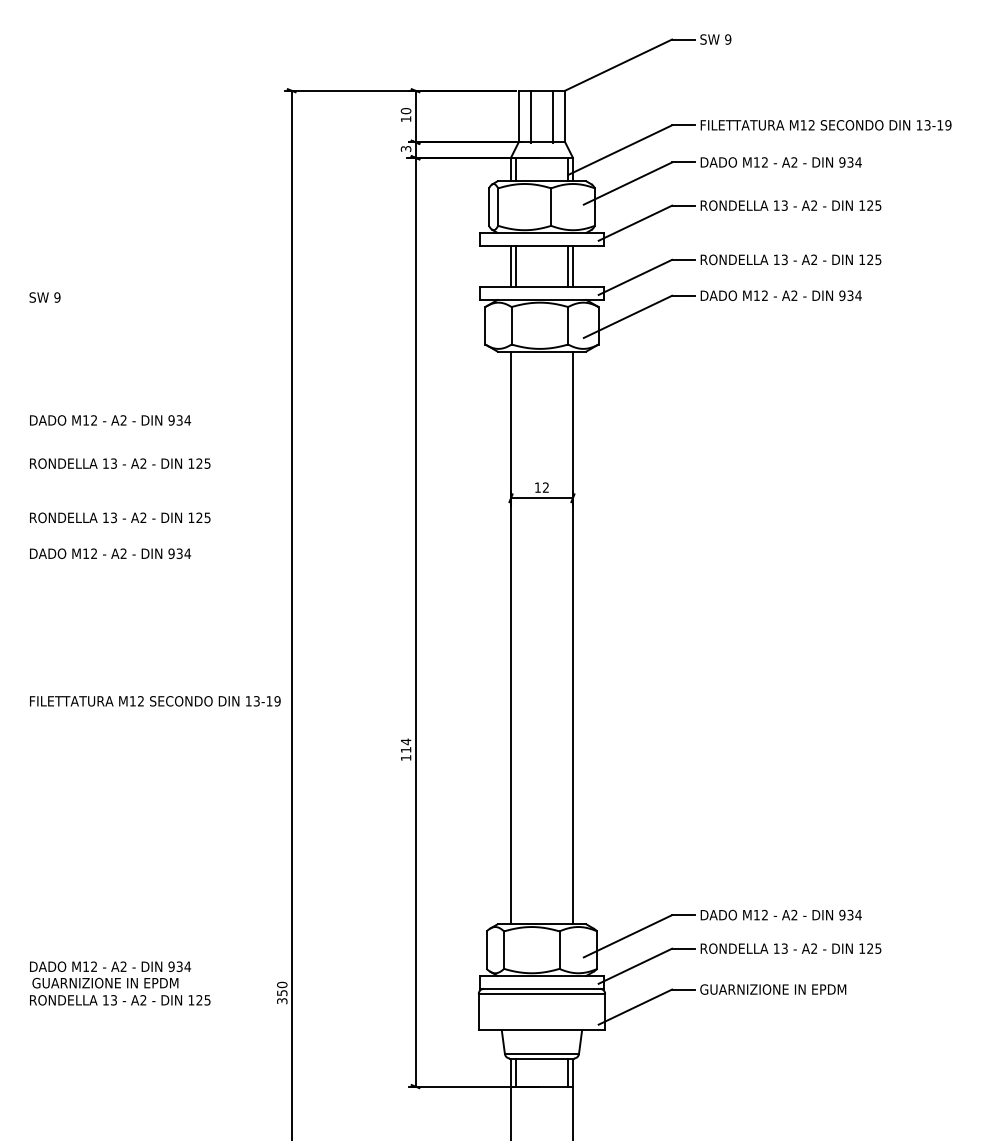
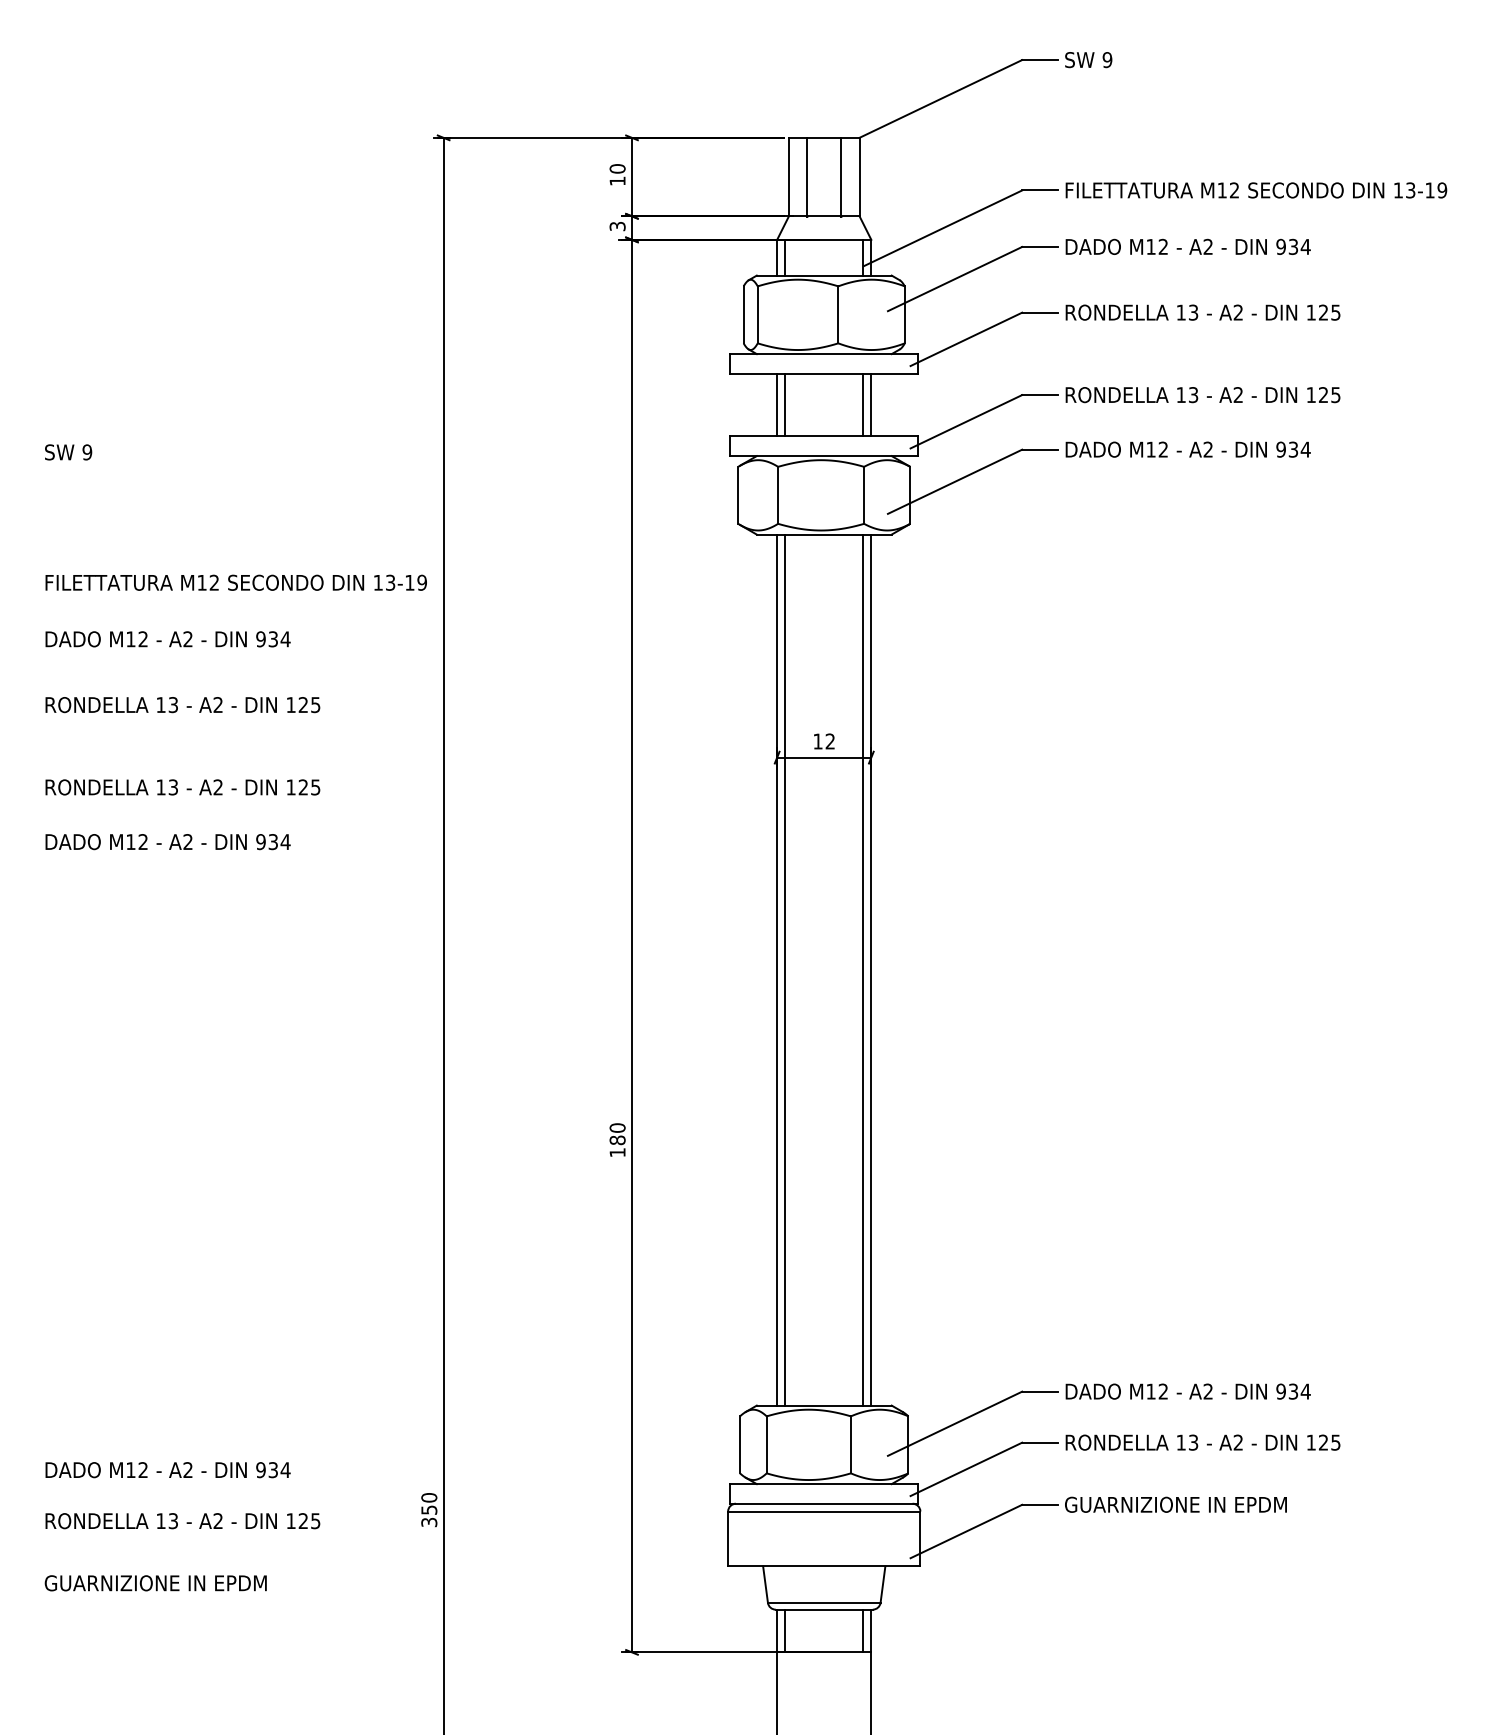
line: (516, 637) -> (785, 969), added
line: (567, 637) -> (863, 969), added
text: (155, 701) -> (236, 583), moved
text: (405, 745) -> (616, 1133), 114 -> 180
text: (105, 982) -> (155, 1582), moved

